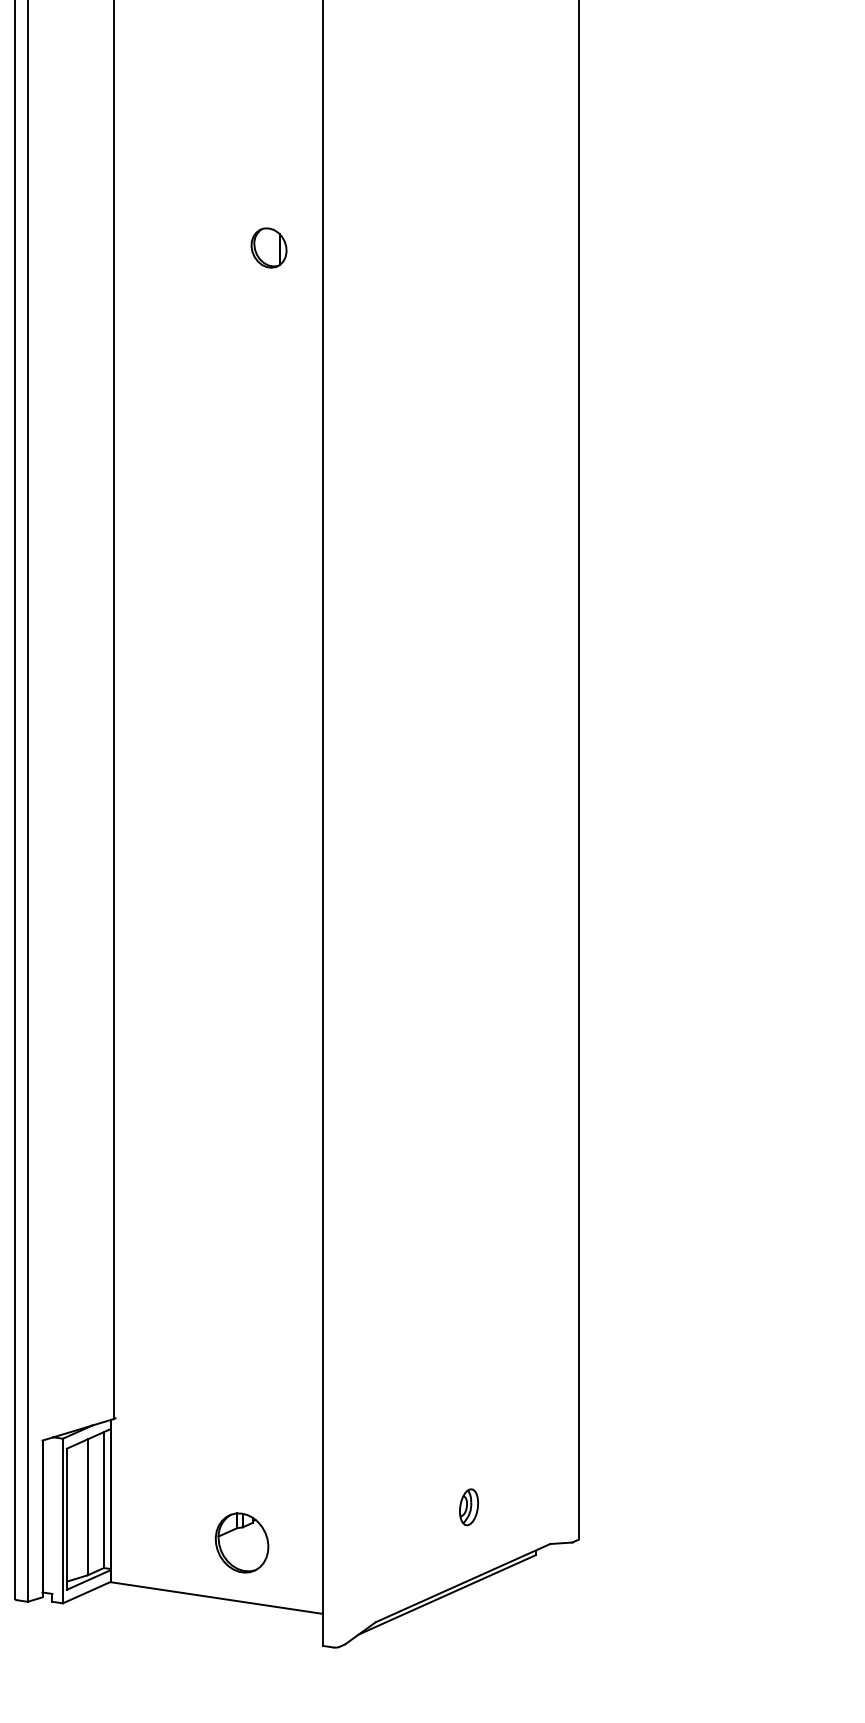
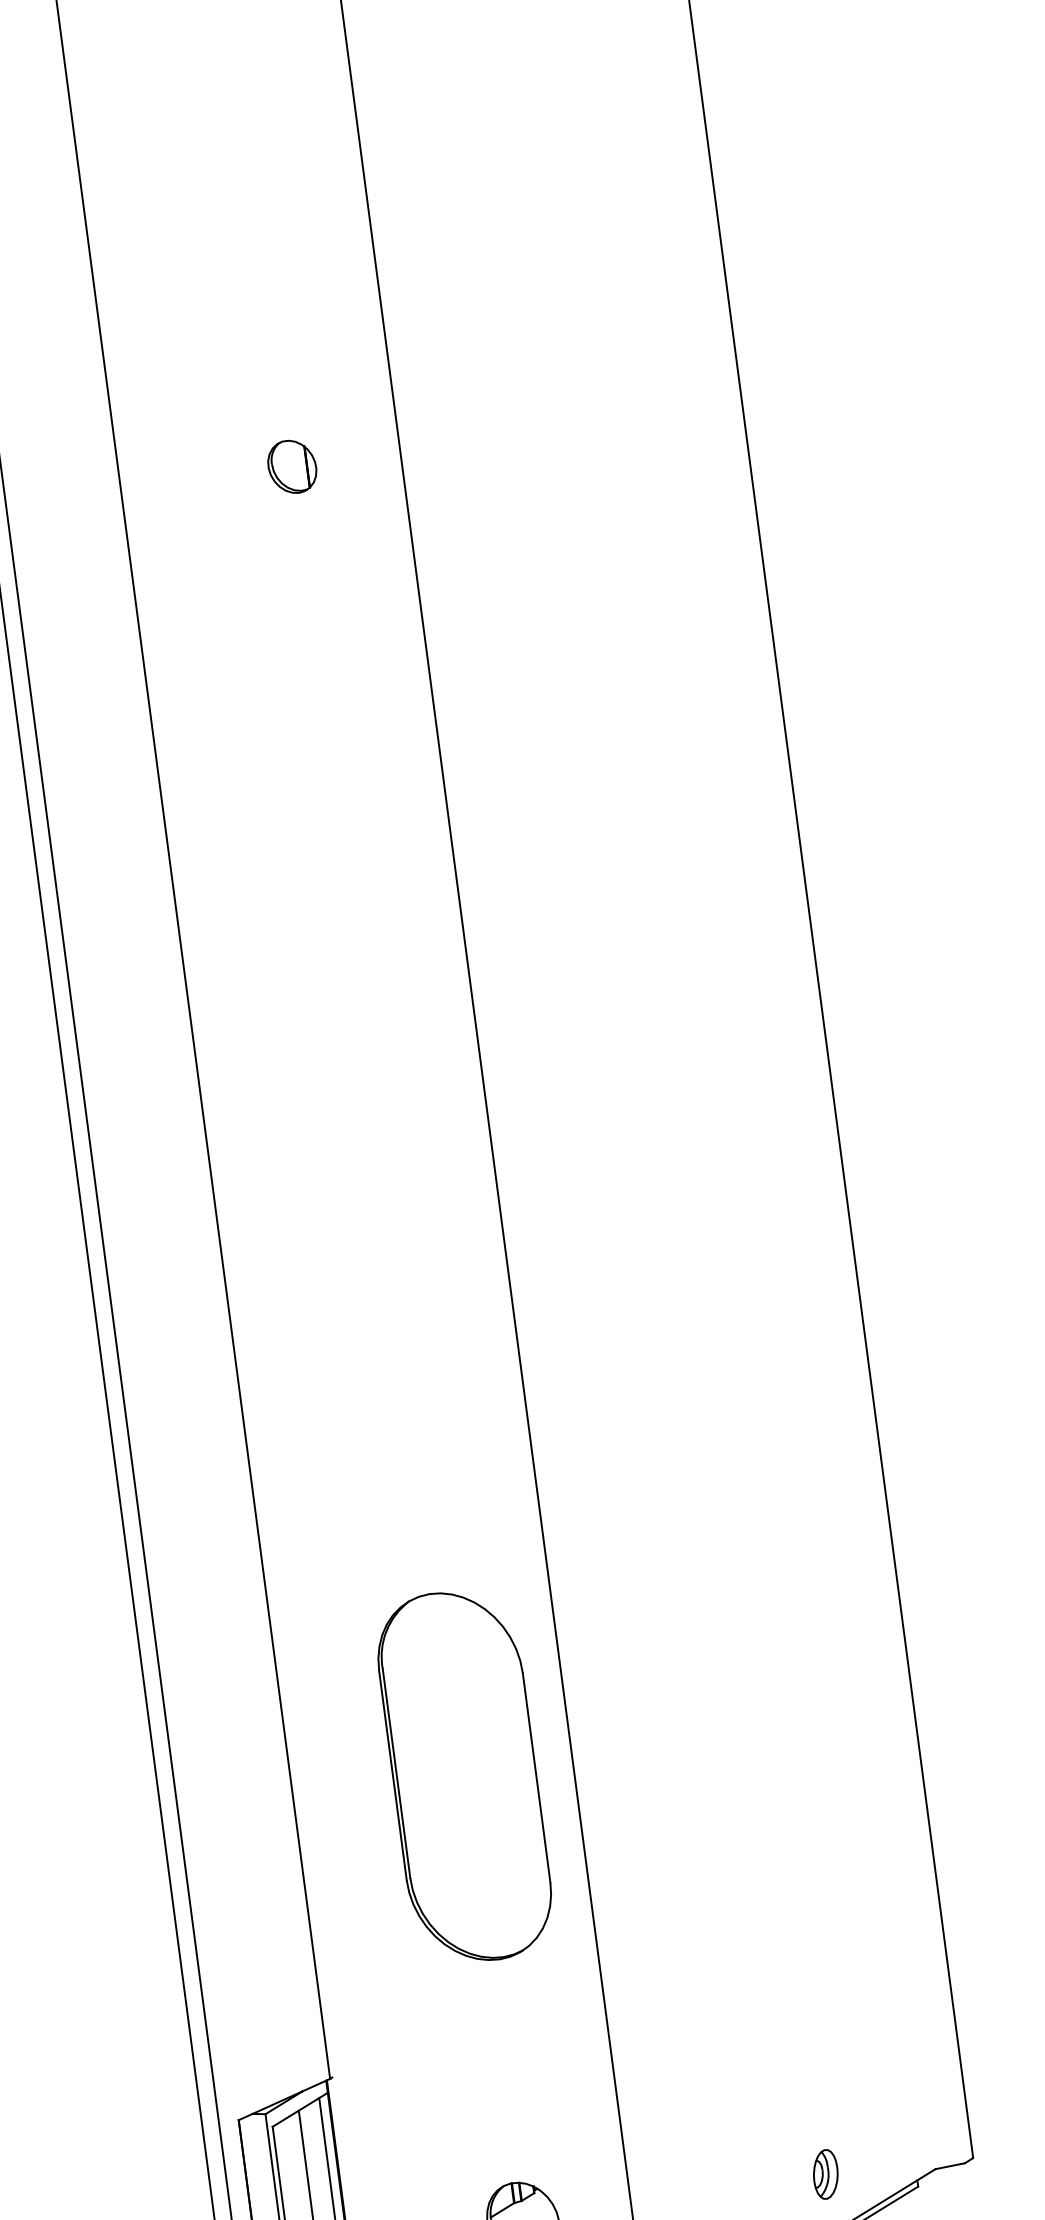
part: (268, 247) -> (291, 466), moved
part: (241, 1209) -> (463, 1776), added
part: (468, 1507) -> (825, 2174), moved

